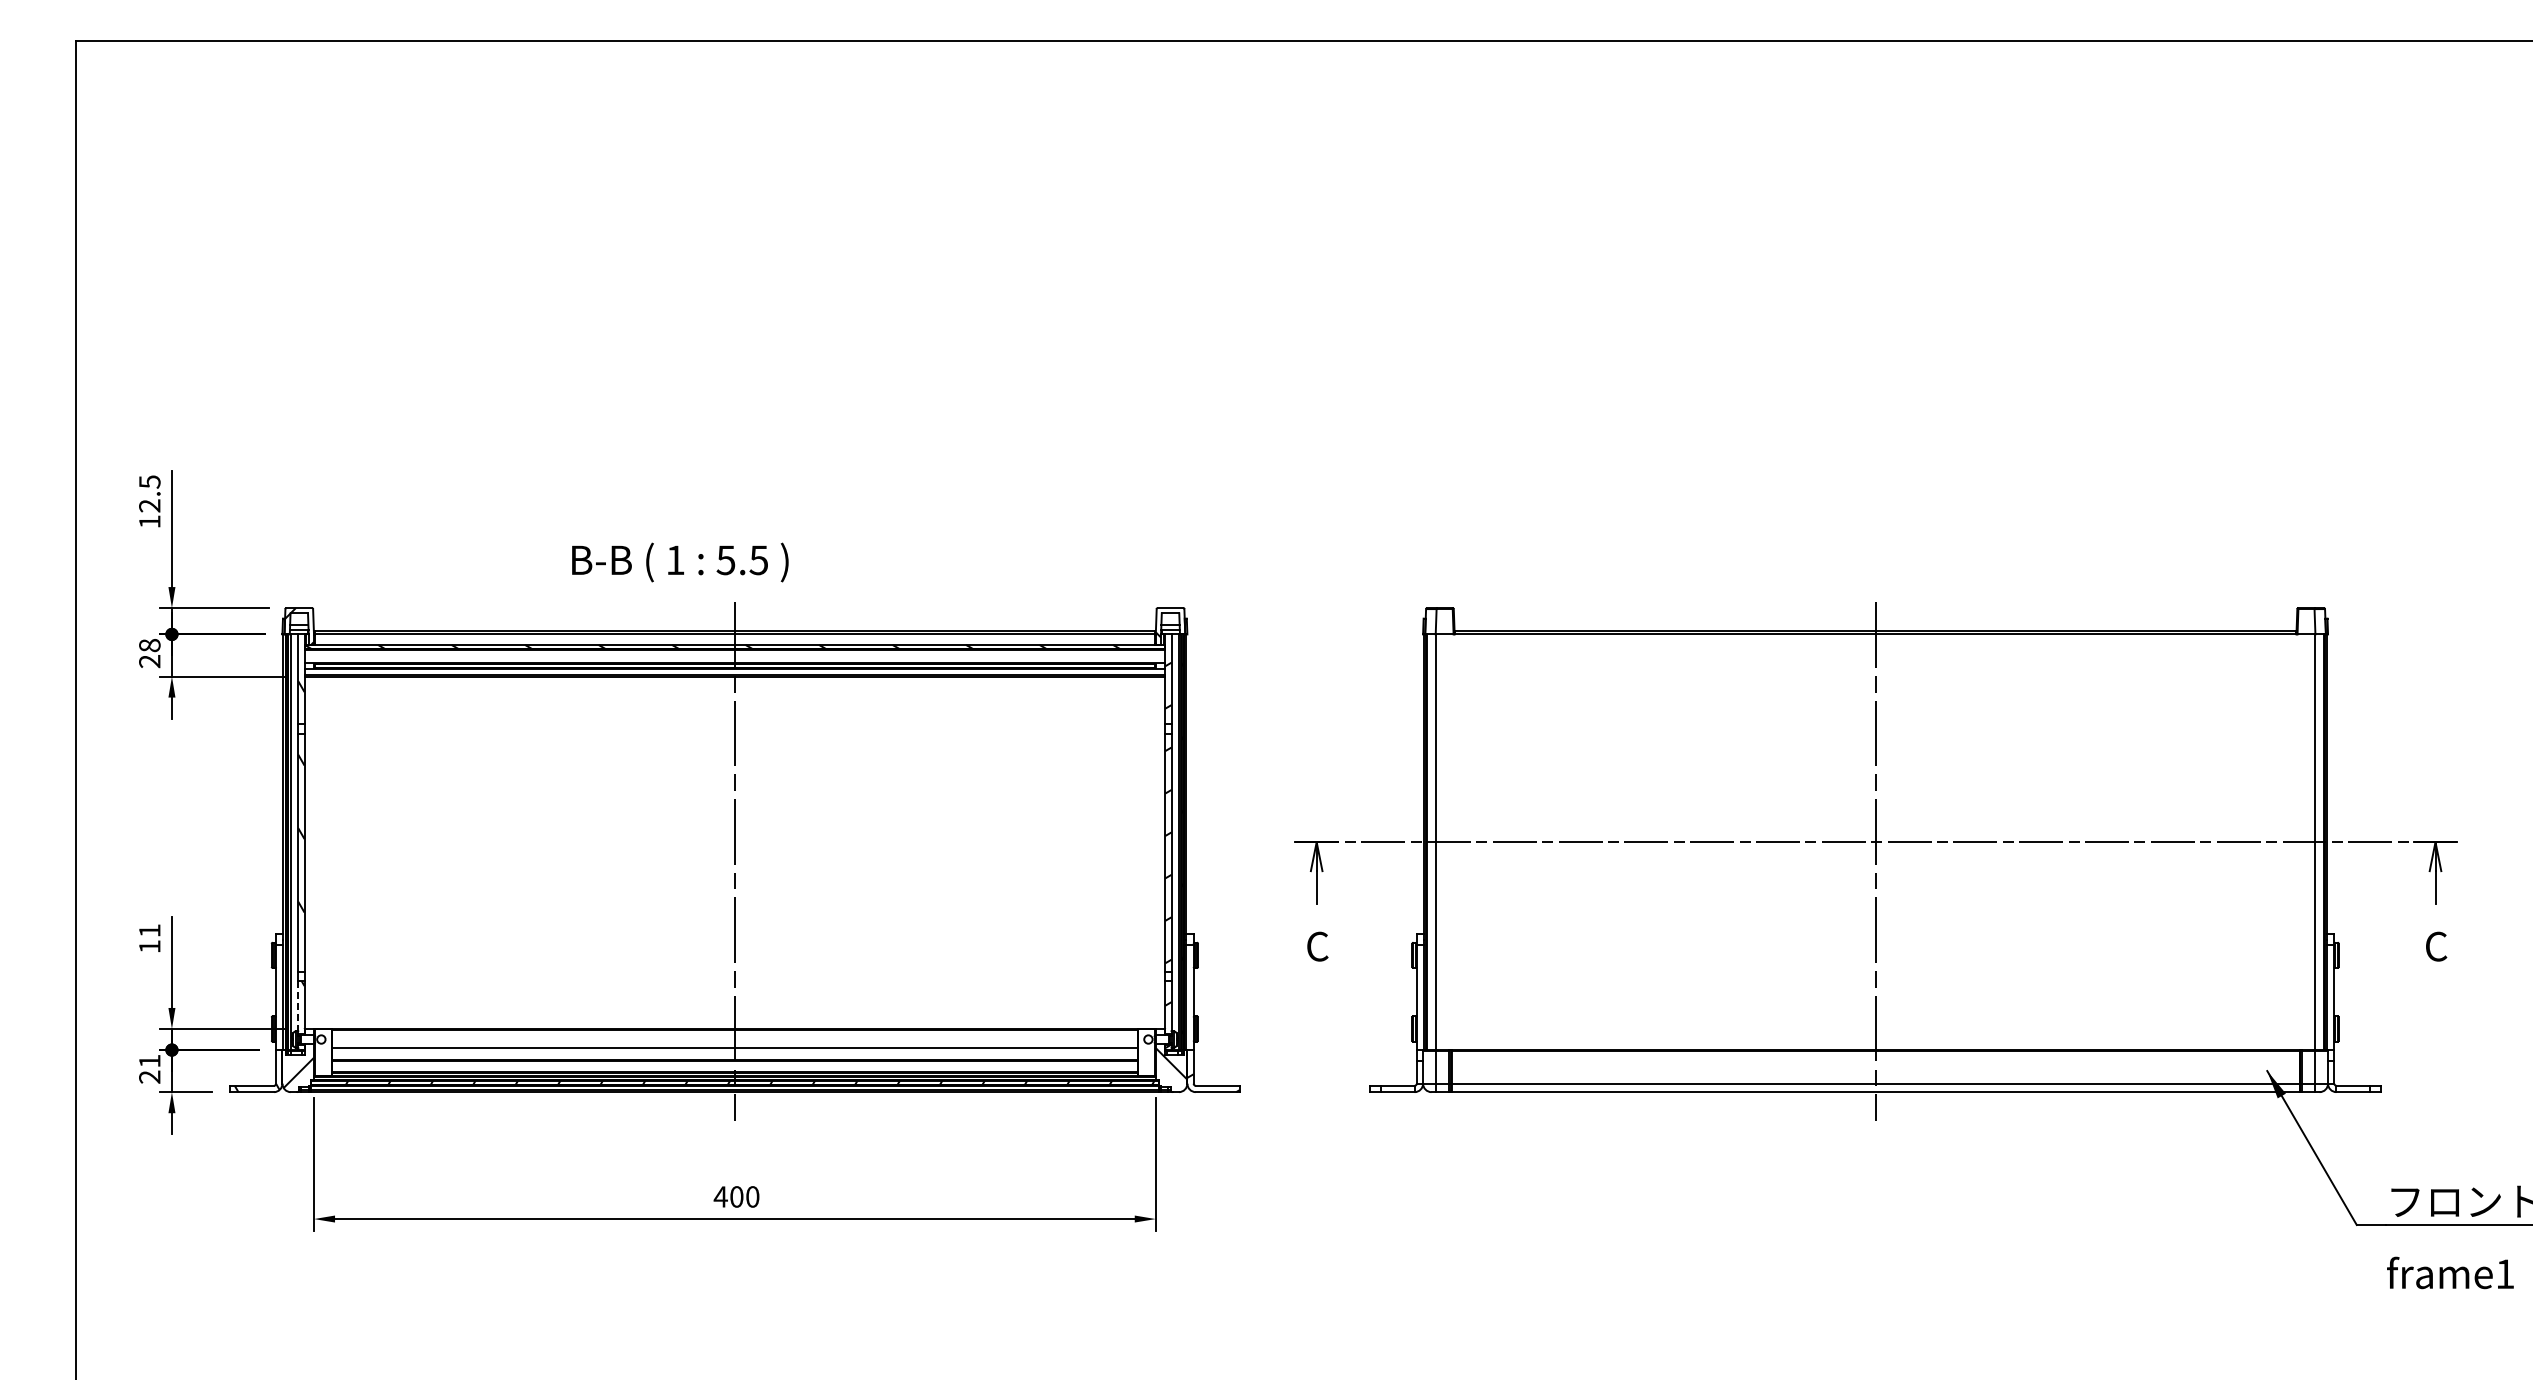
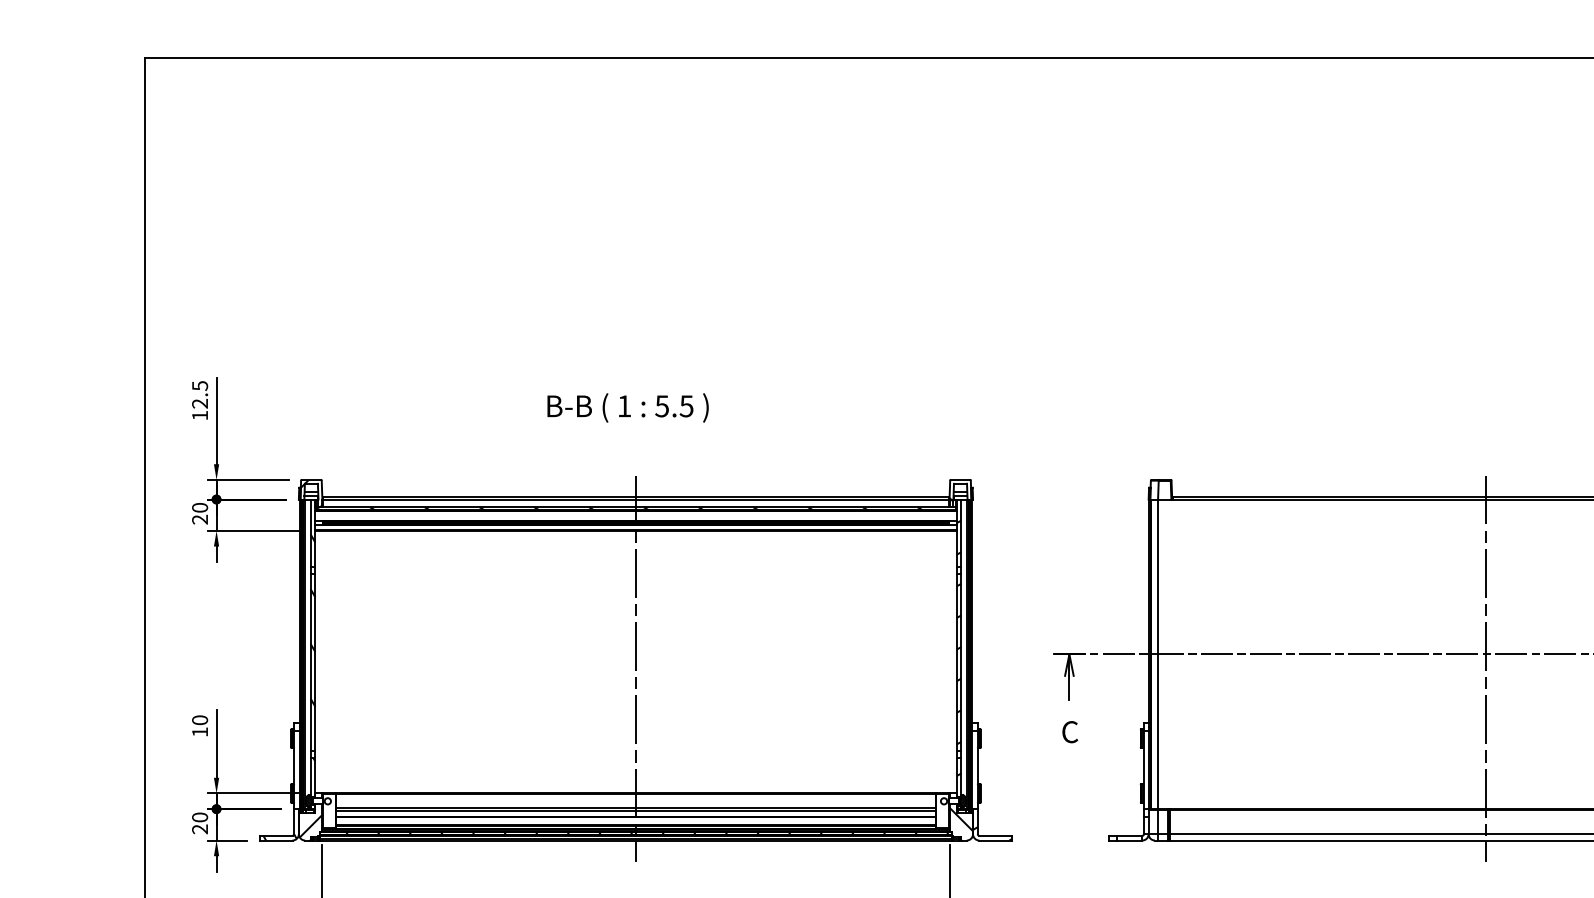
text: (680, 562) -> (628, 407), moved
text: (149, 645) -> (199, 507), 28 -> 20
text: (149, 930) -> (199, 720), 11 -> 10
line: (298, 1006) -> (310, 776), dashed -> solid
line: (734, 1052) -> (635, 810), added
text: (149, 1060) -> (199, 816), 21 -> 20

